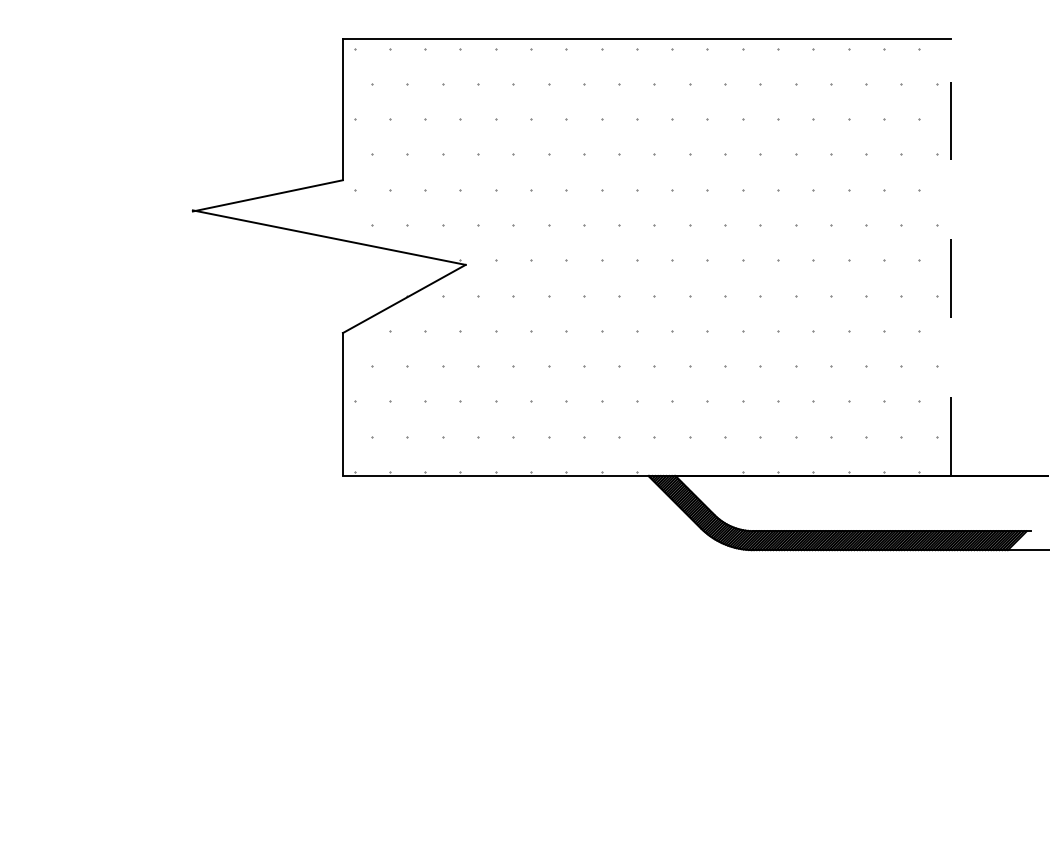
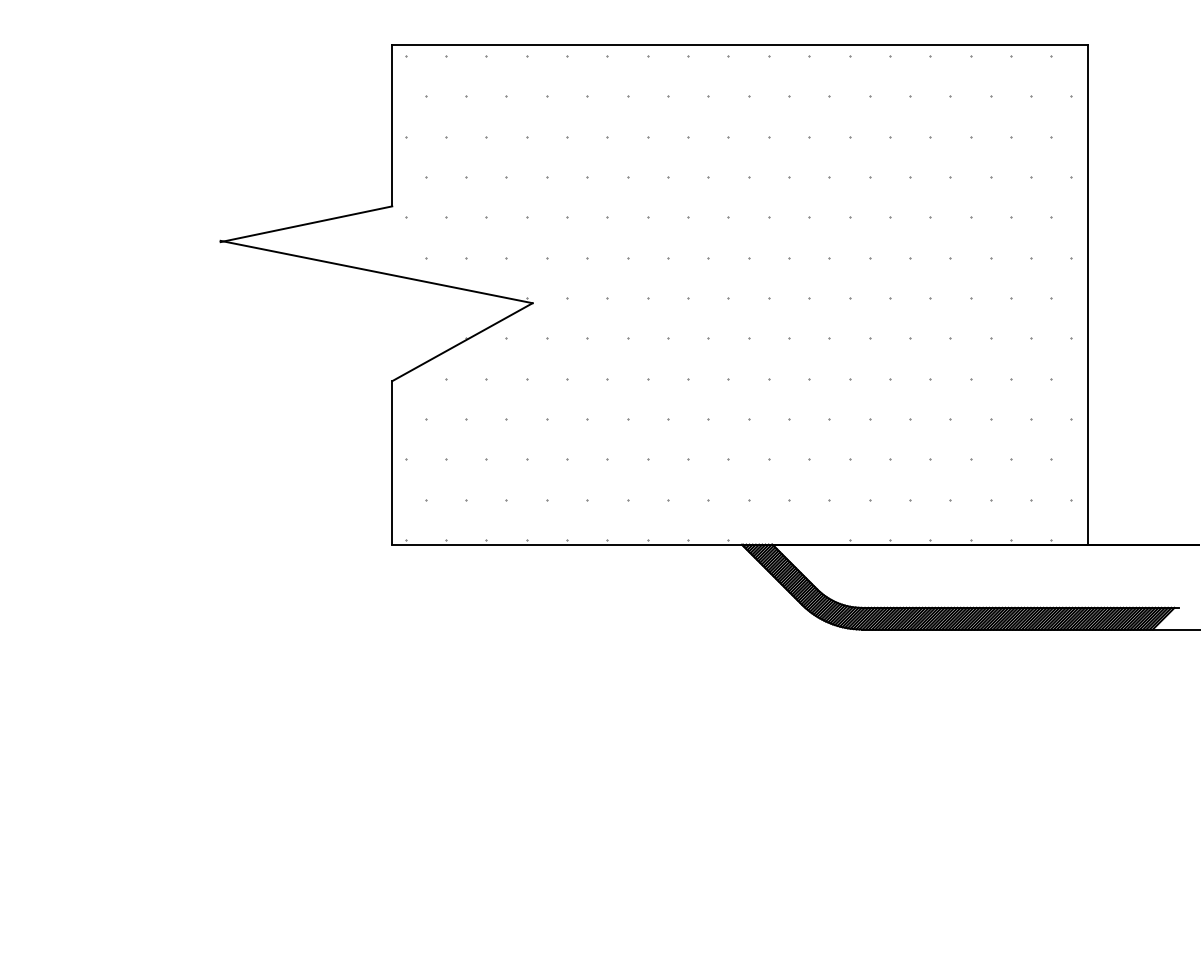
line: (950, 257) -> (1087, 294), dashed -> solid

